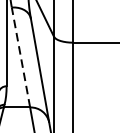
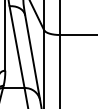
line: (21, 57) -> (17, 47), dashed -> solid

